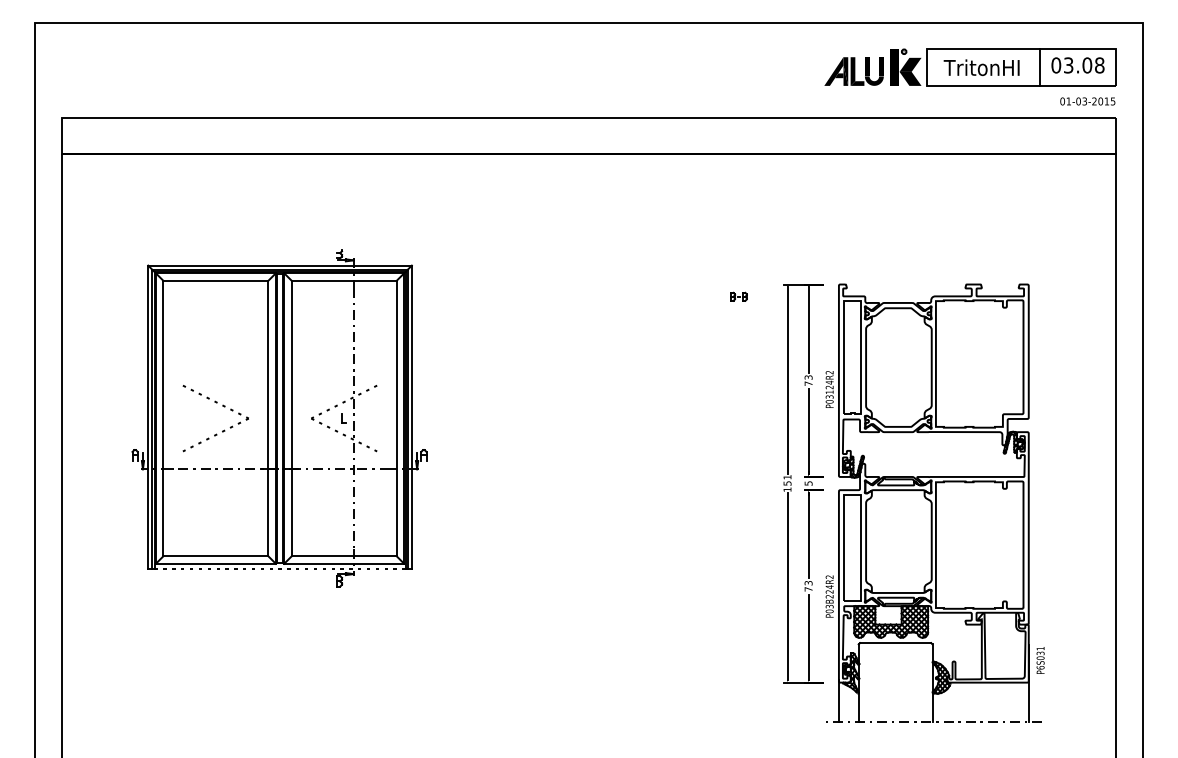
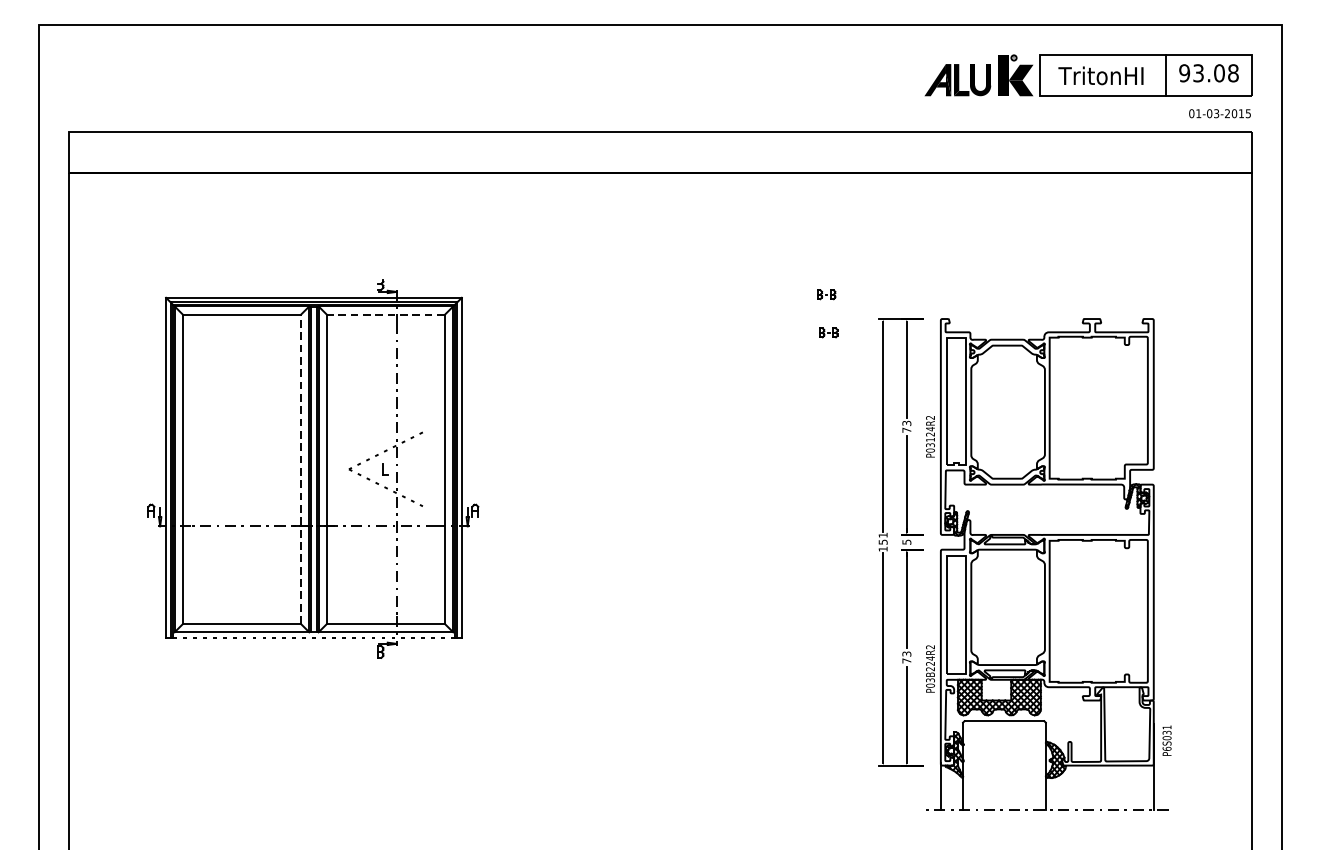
text: (1056, 65) -> (1184, 73), 03.08 -> 93.08
part: (736, 262) -> (825, 294), added
line: (343, 280) -> (385, 314), solid -> dashed
part: (222, 406) -> (249, 455), removed
line: (268, 418) -> (300, 469), solid -> dashed

